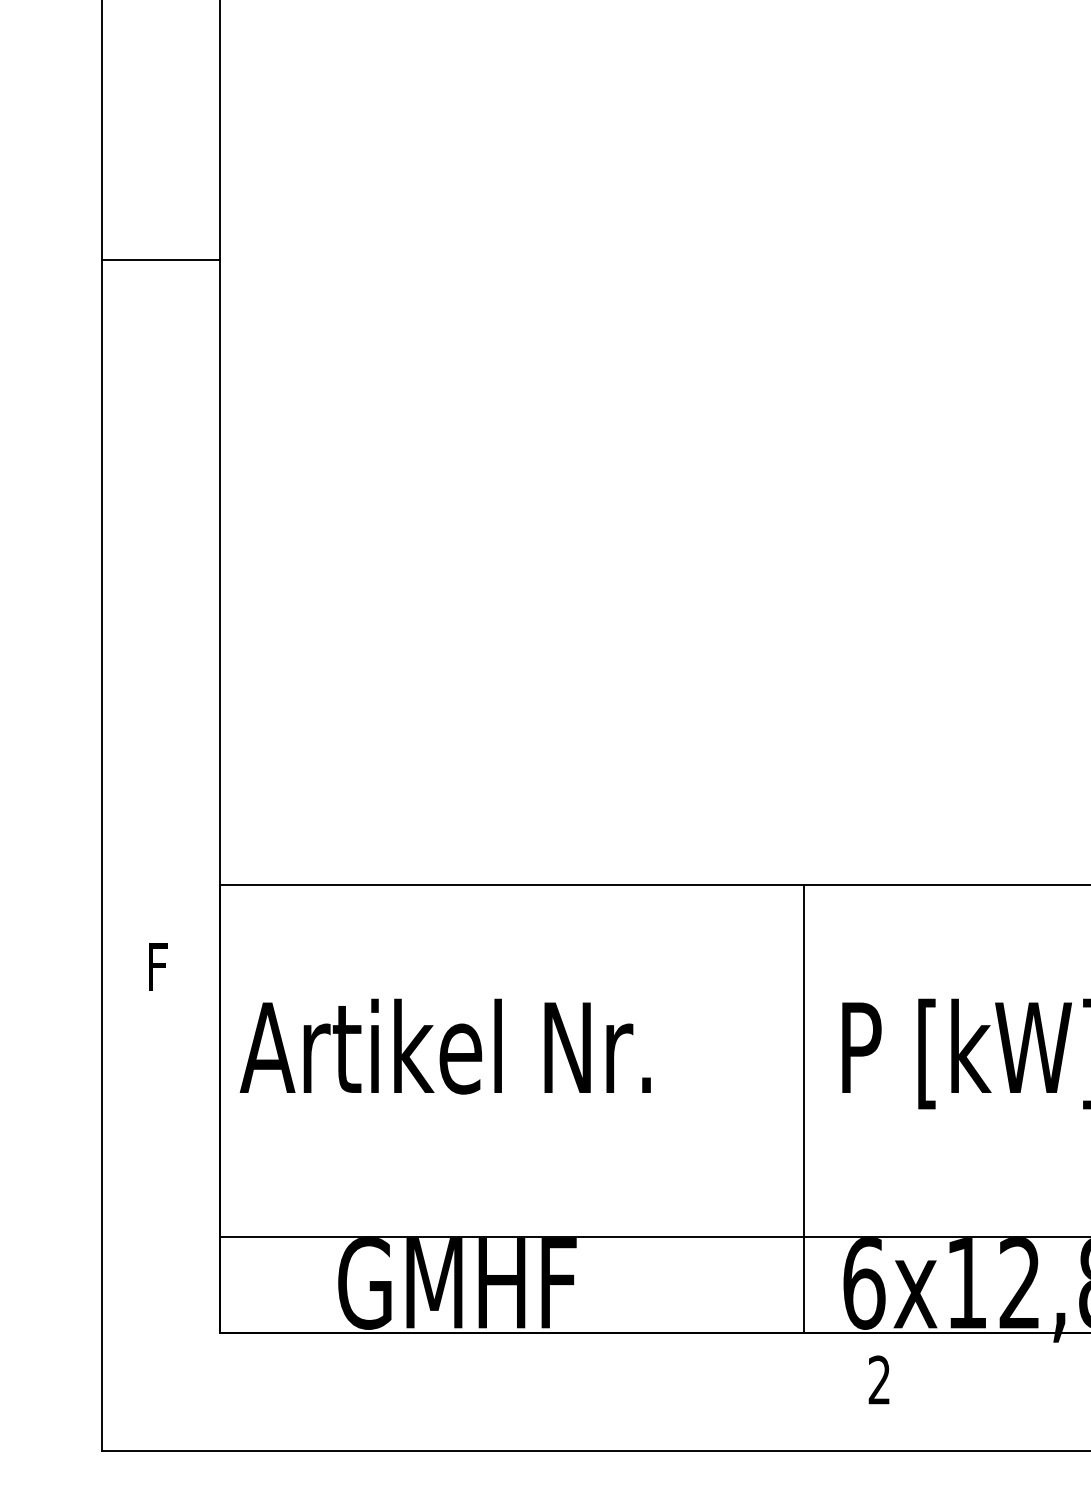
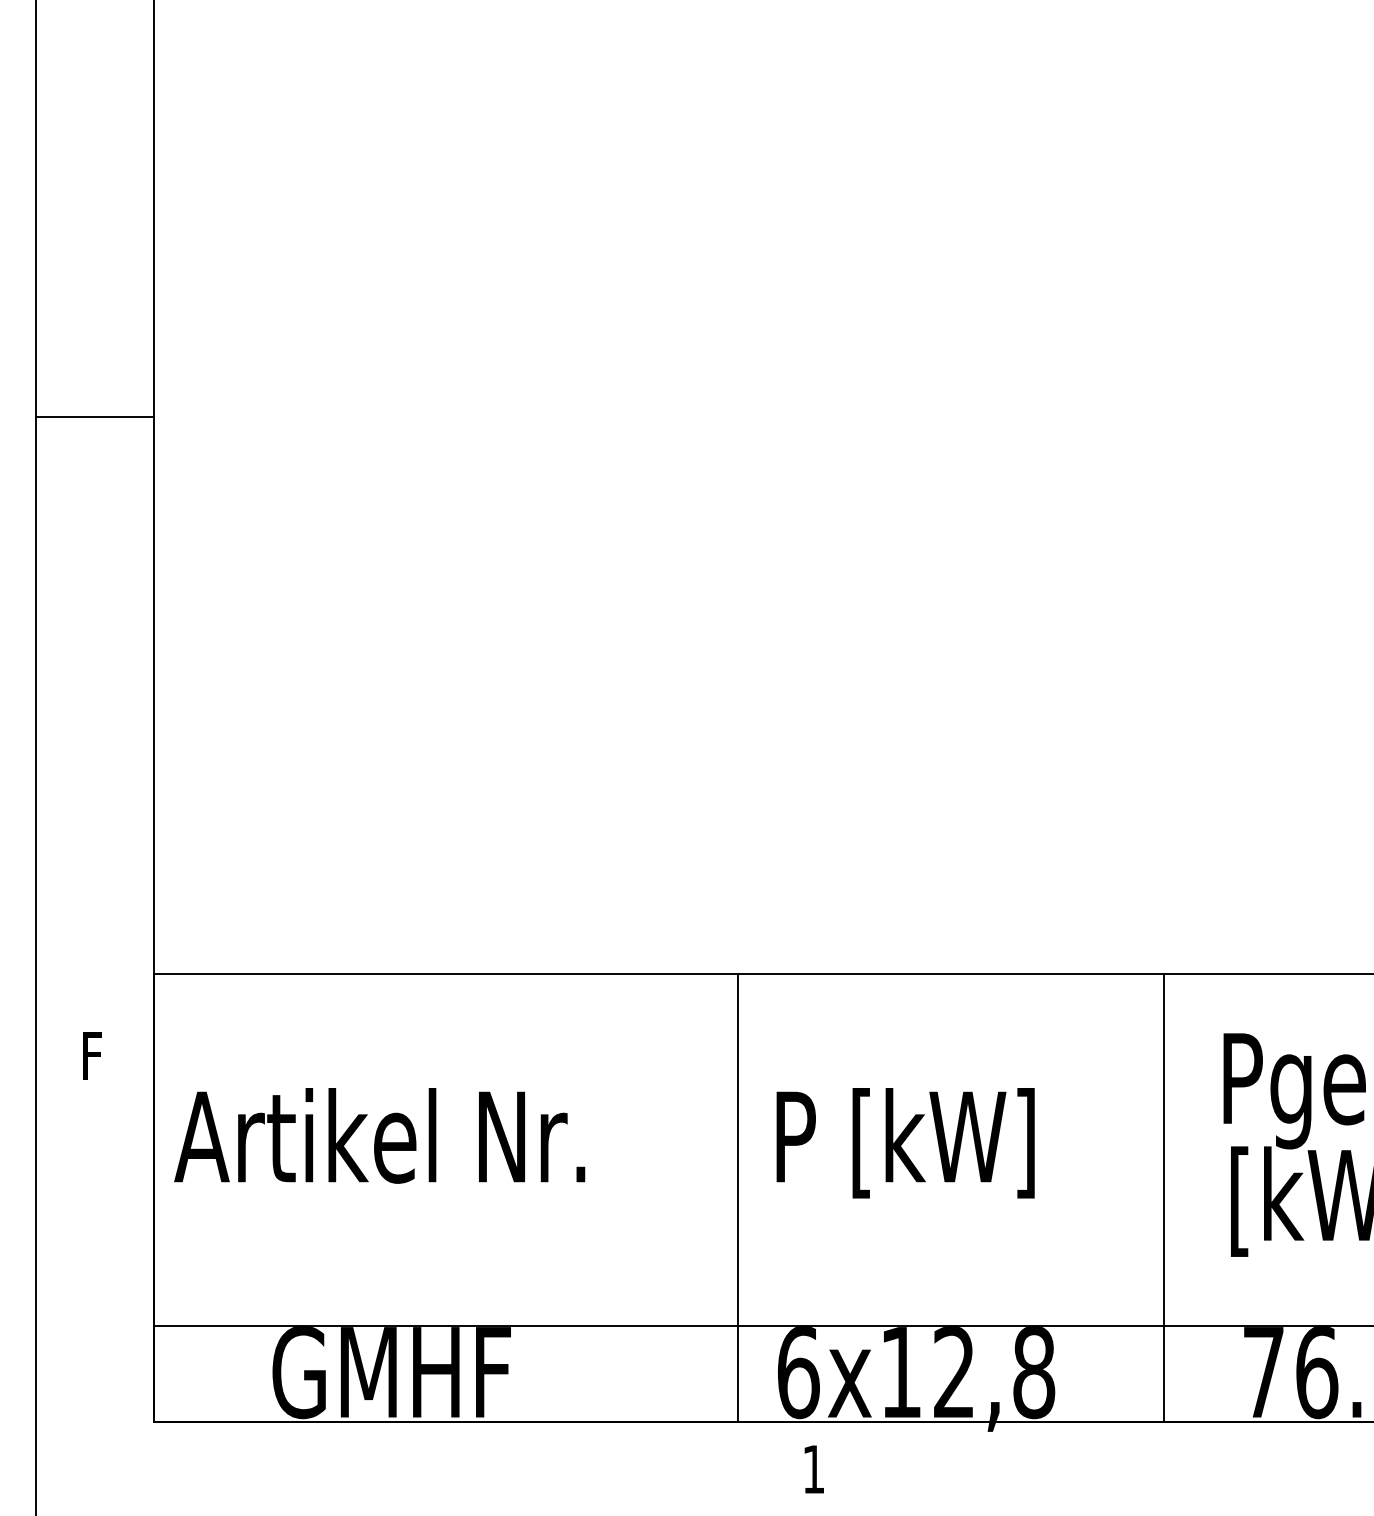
line: (160, 259) -> (94, 416), moved
text: (879, 1379) -> (813, 1468), 2 -> 1

